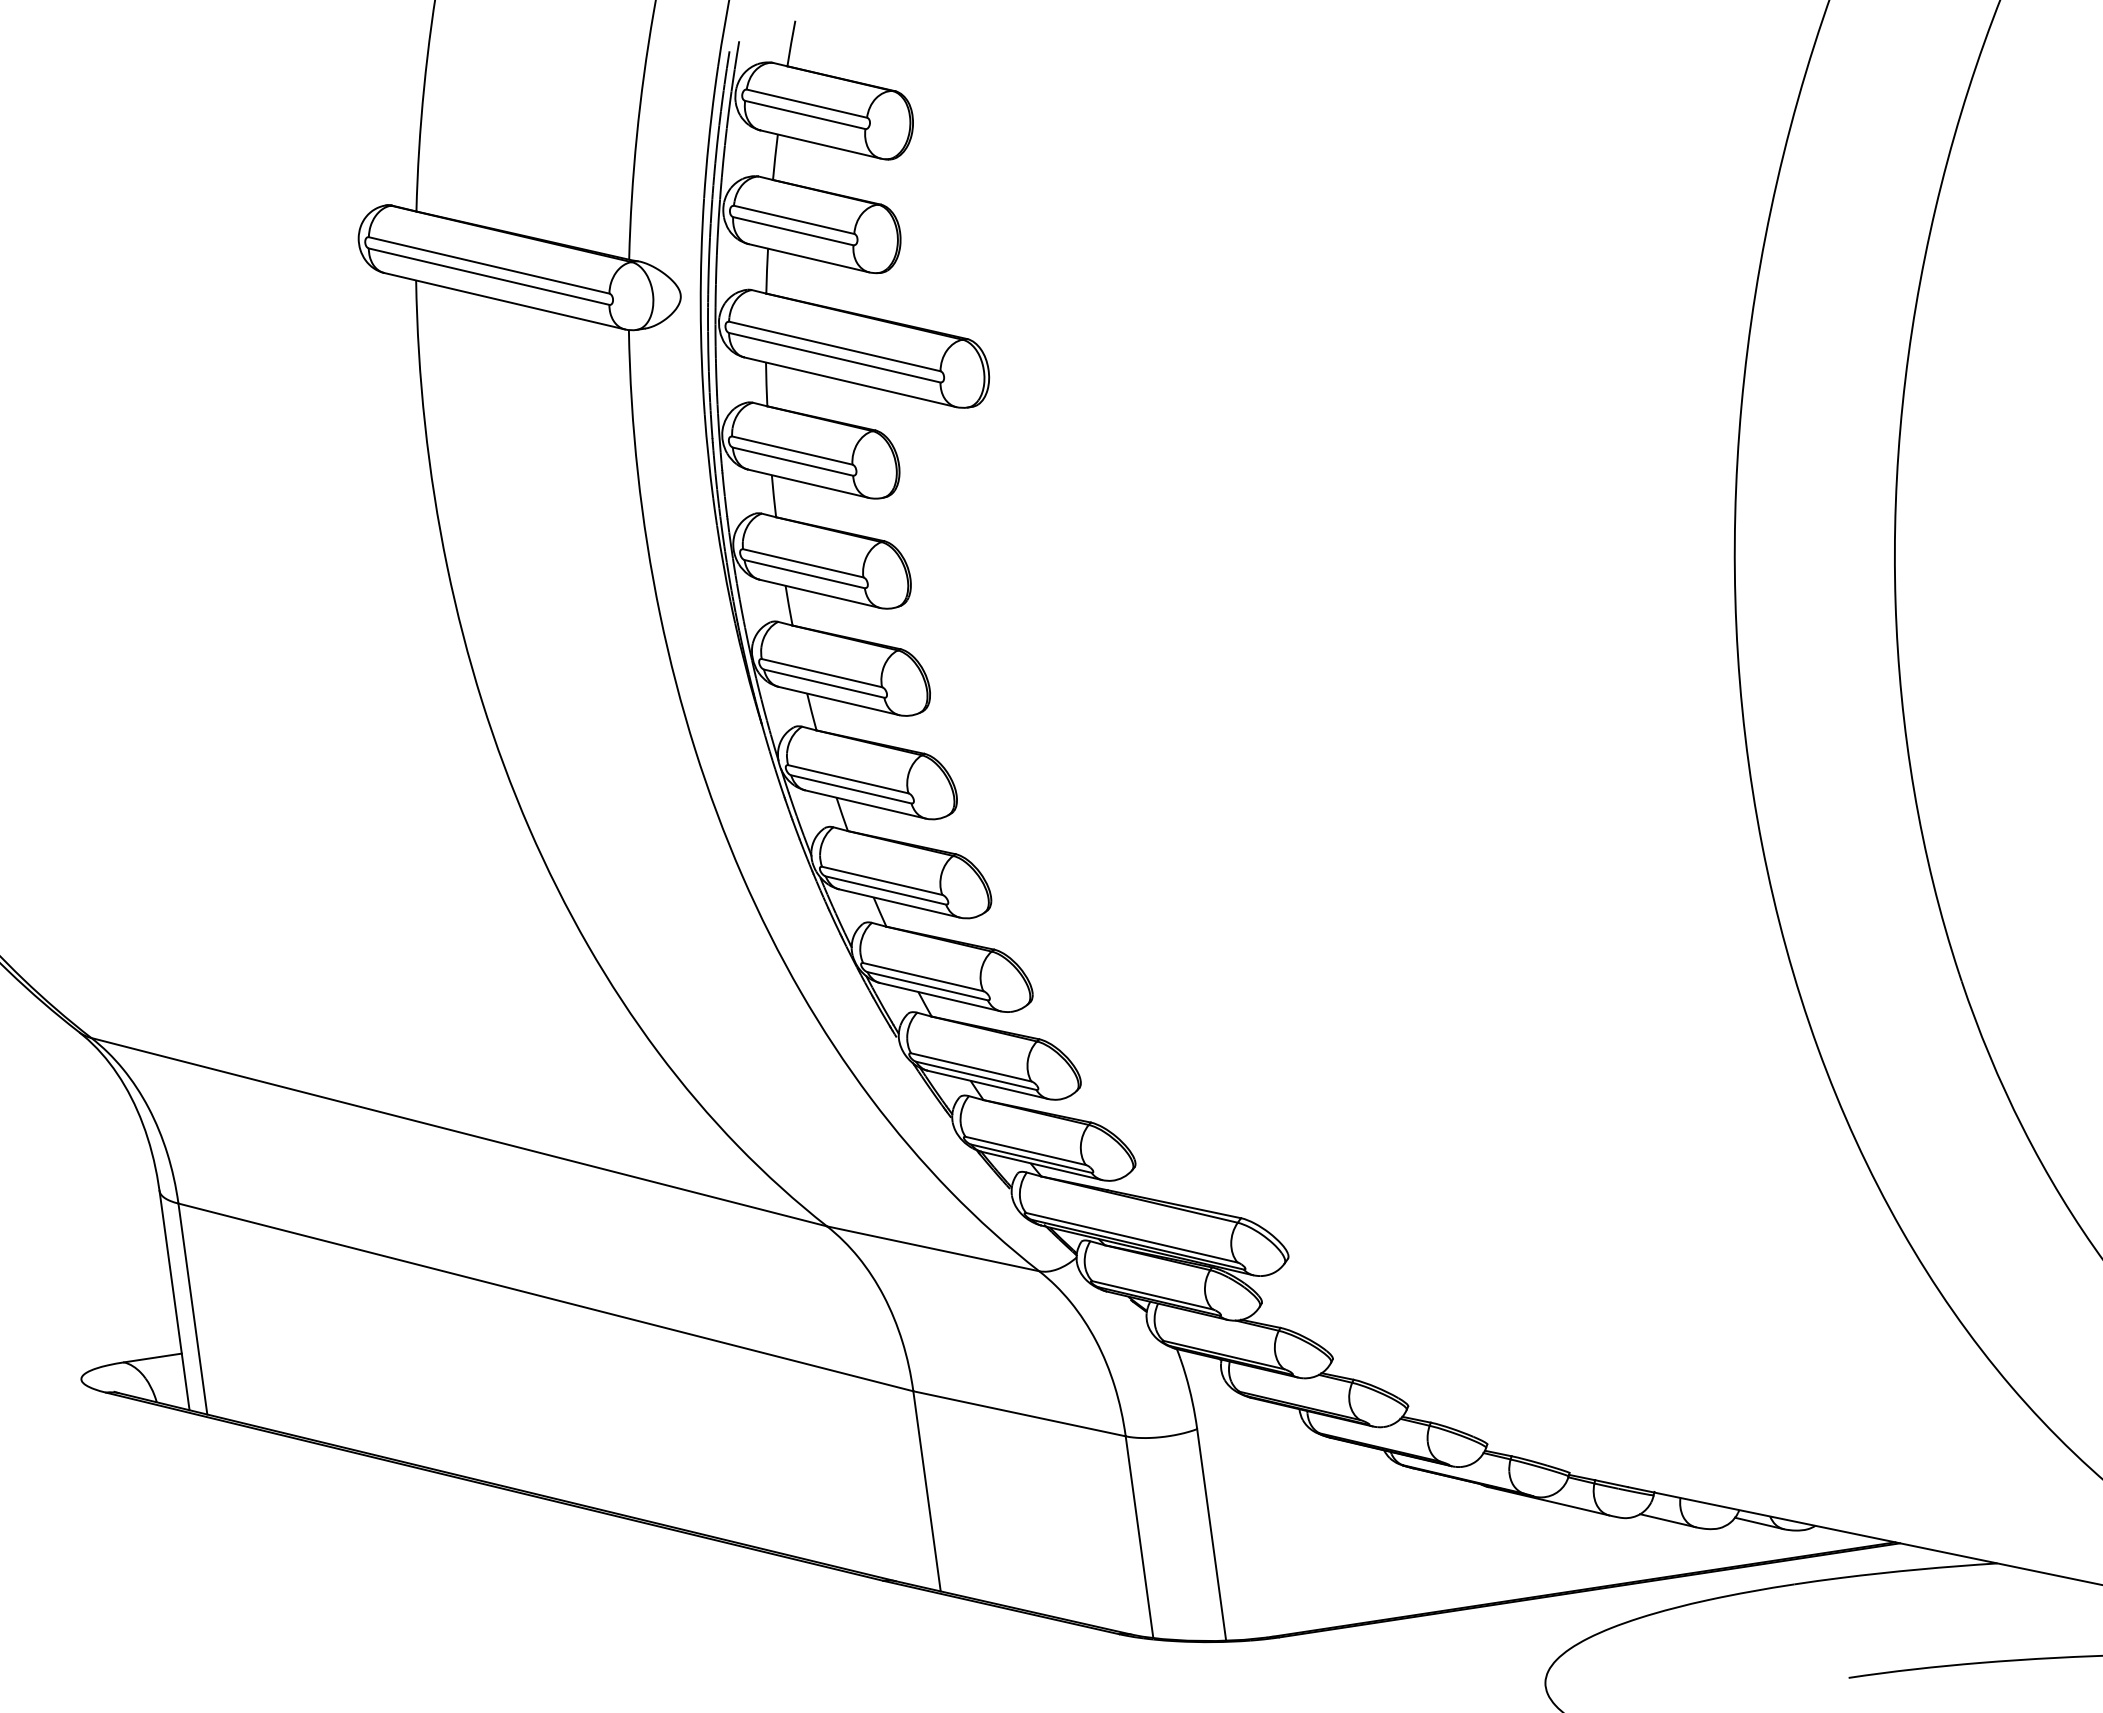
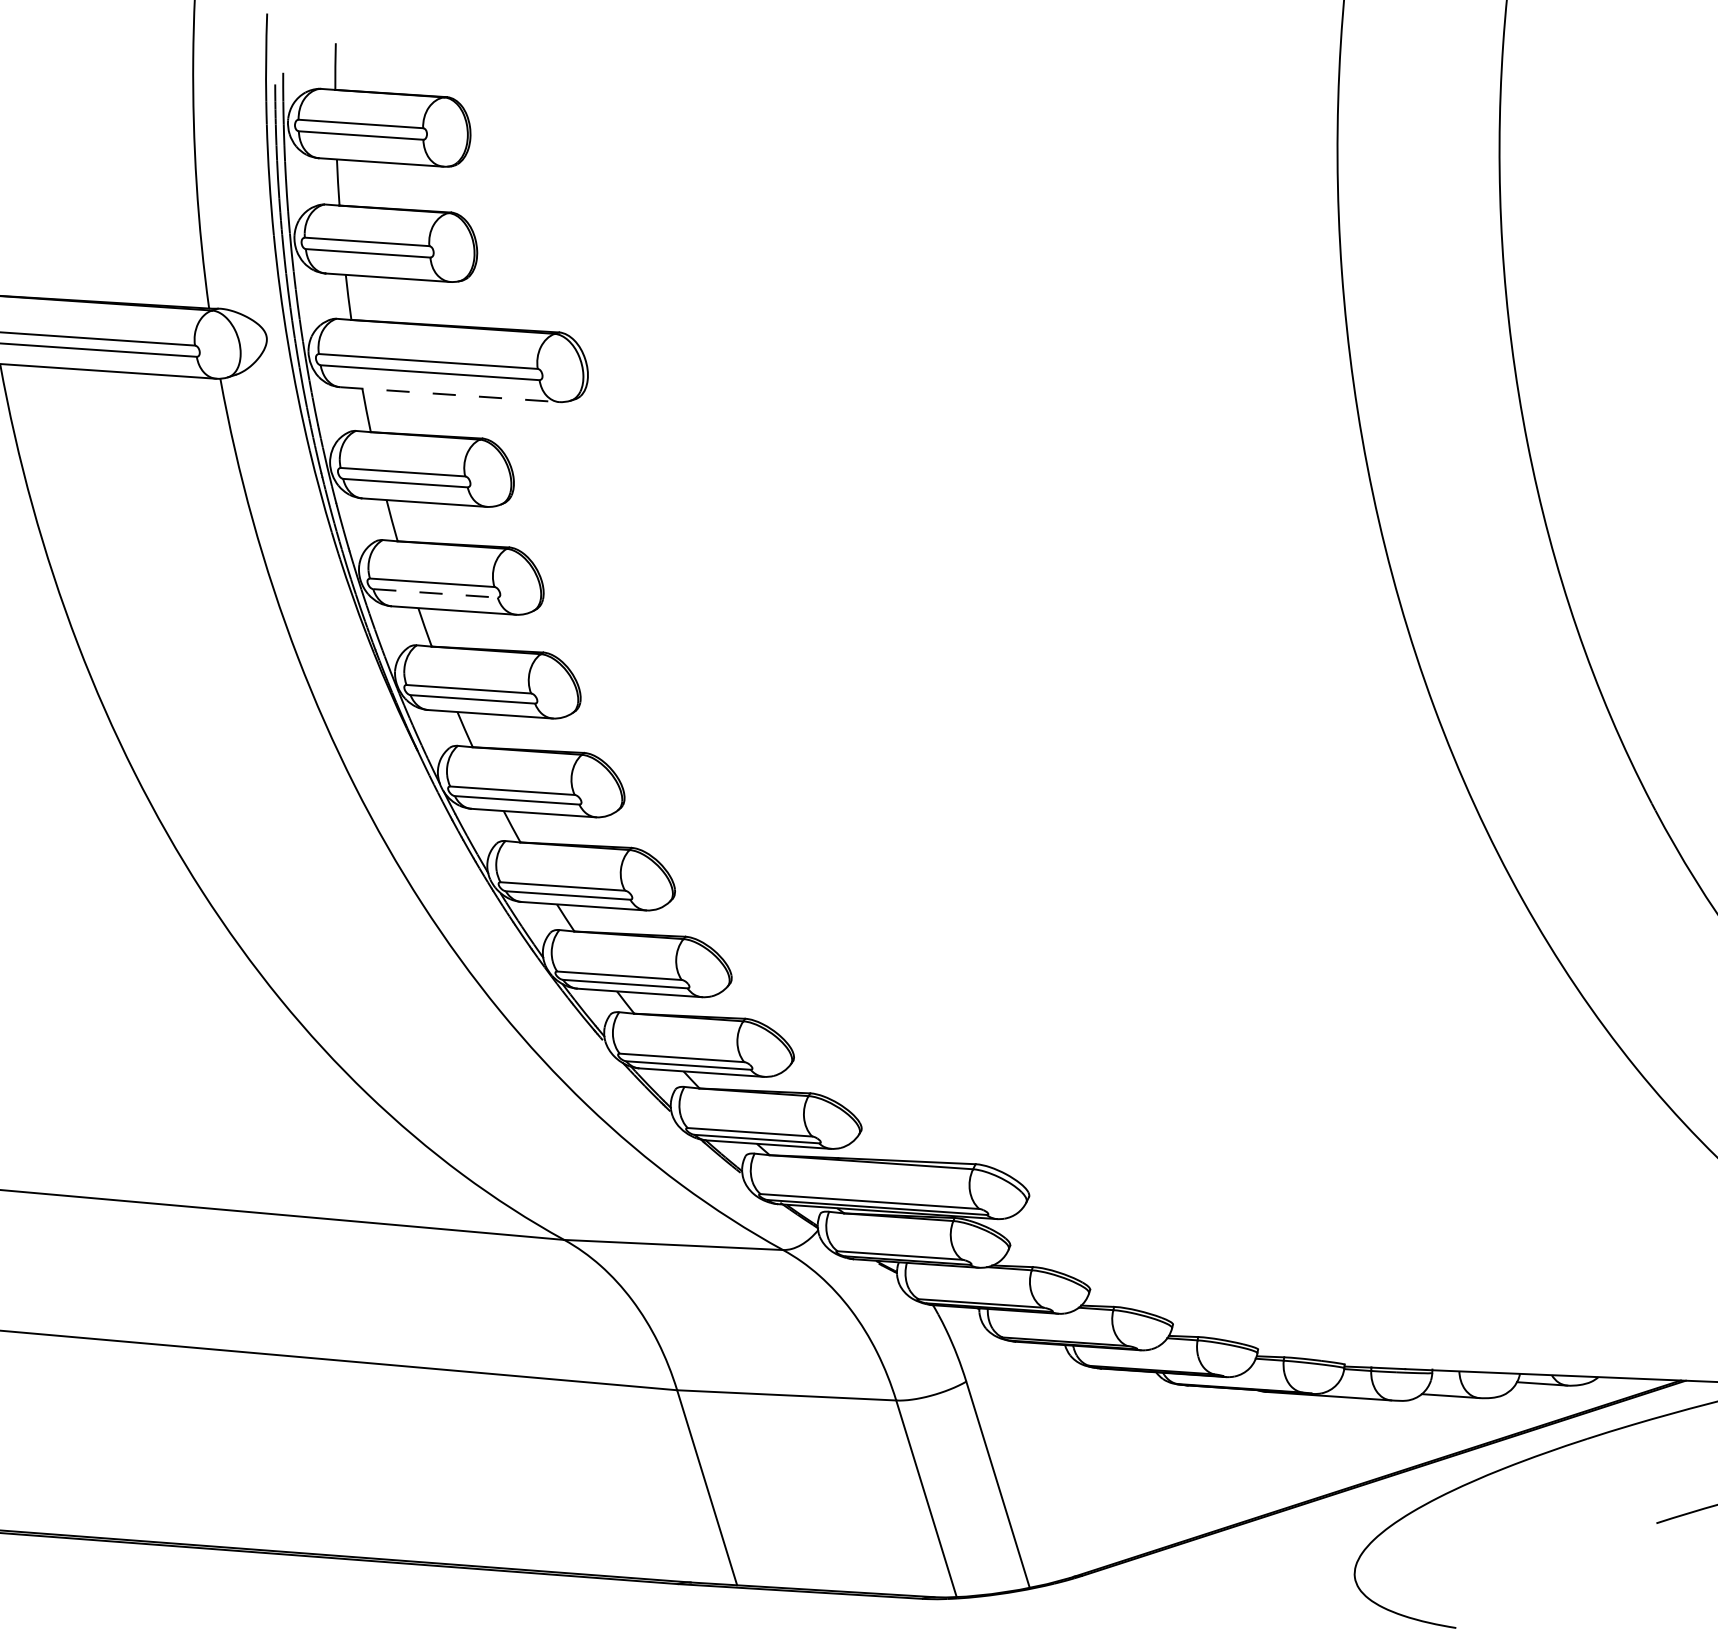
line: (850, 382) -> (449, 394), solid -> dashed
line: (804, 574) -> (435, 593), solid -> dashed

